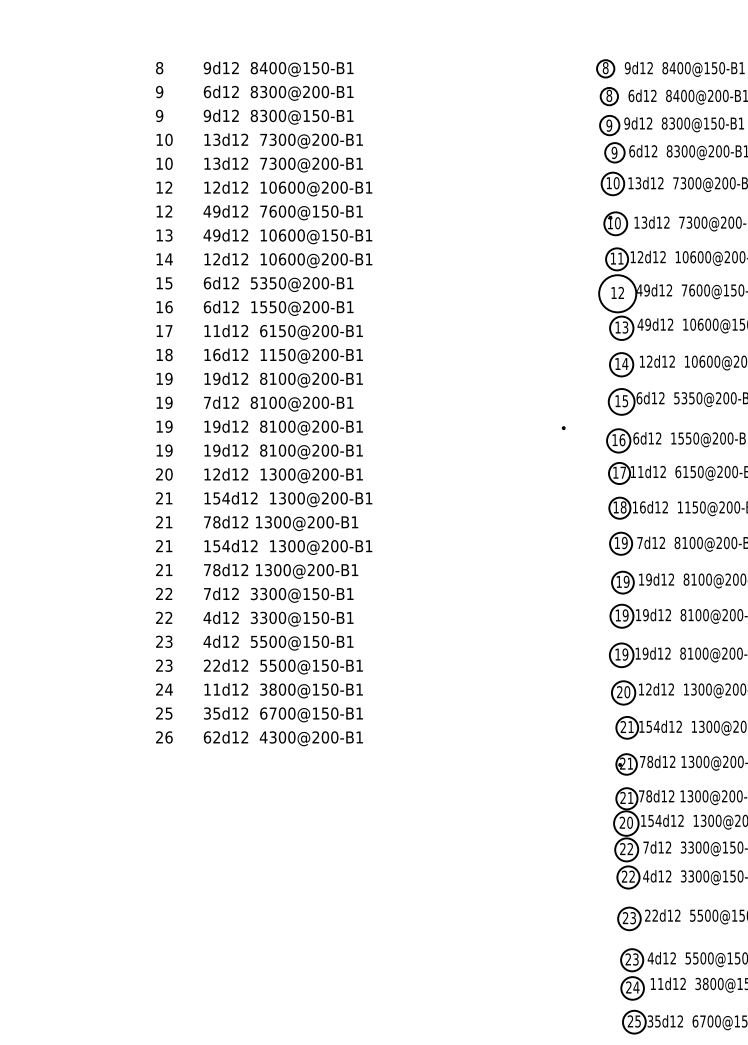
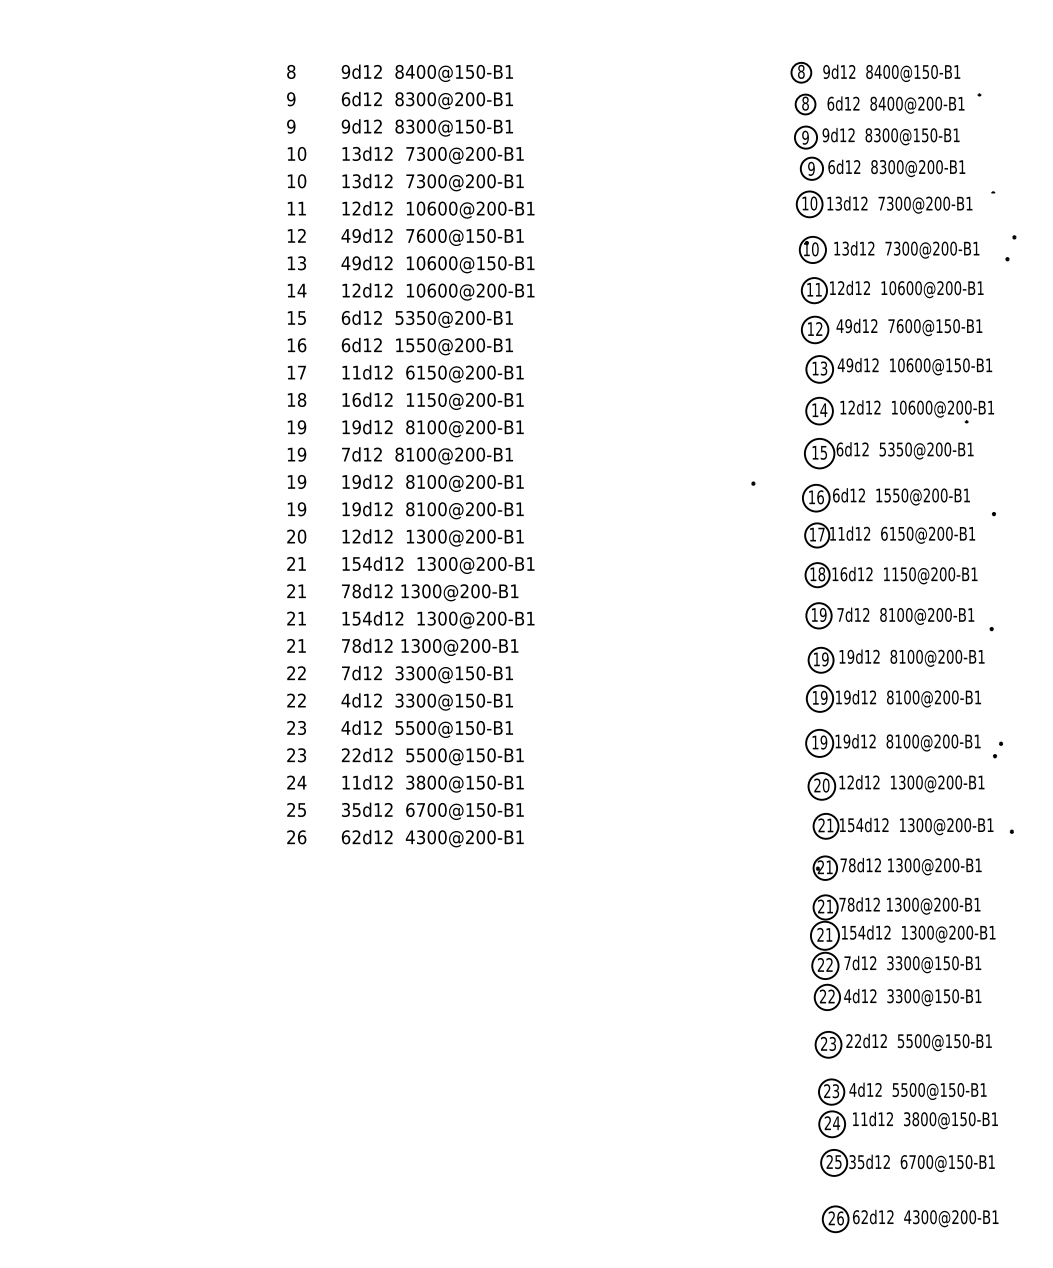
text: (168, 187) -> (301, 208), 12 -> 11
circle: (617, 293) -> (814, 329), size x0.62
text: (629, 822) -> (828, 934), 20 -> 21

